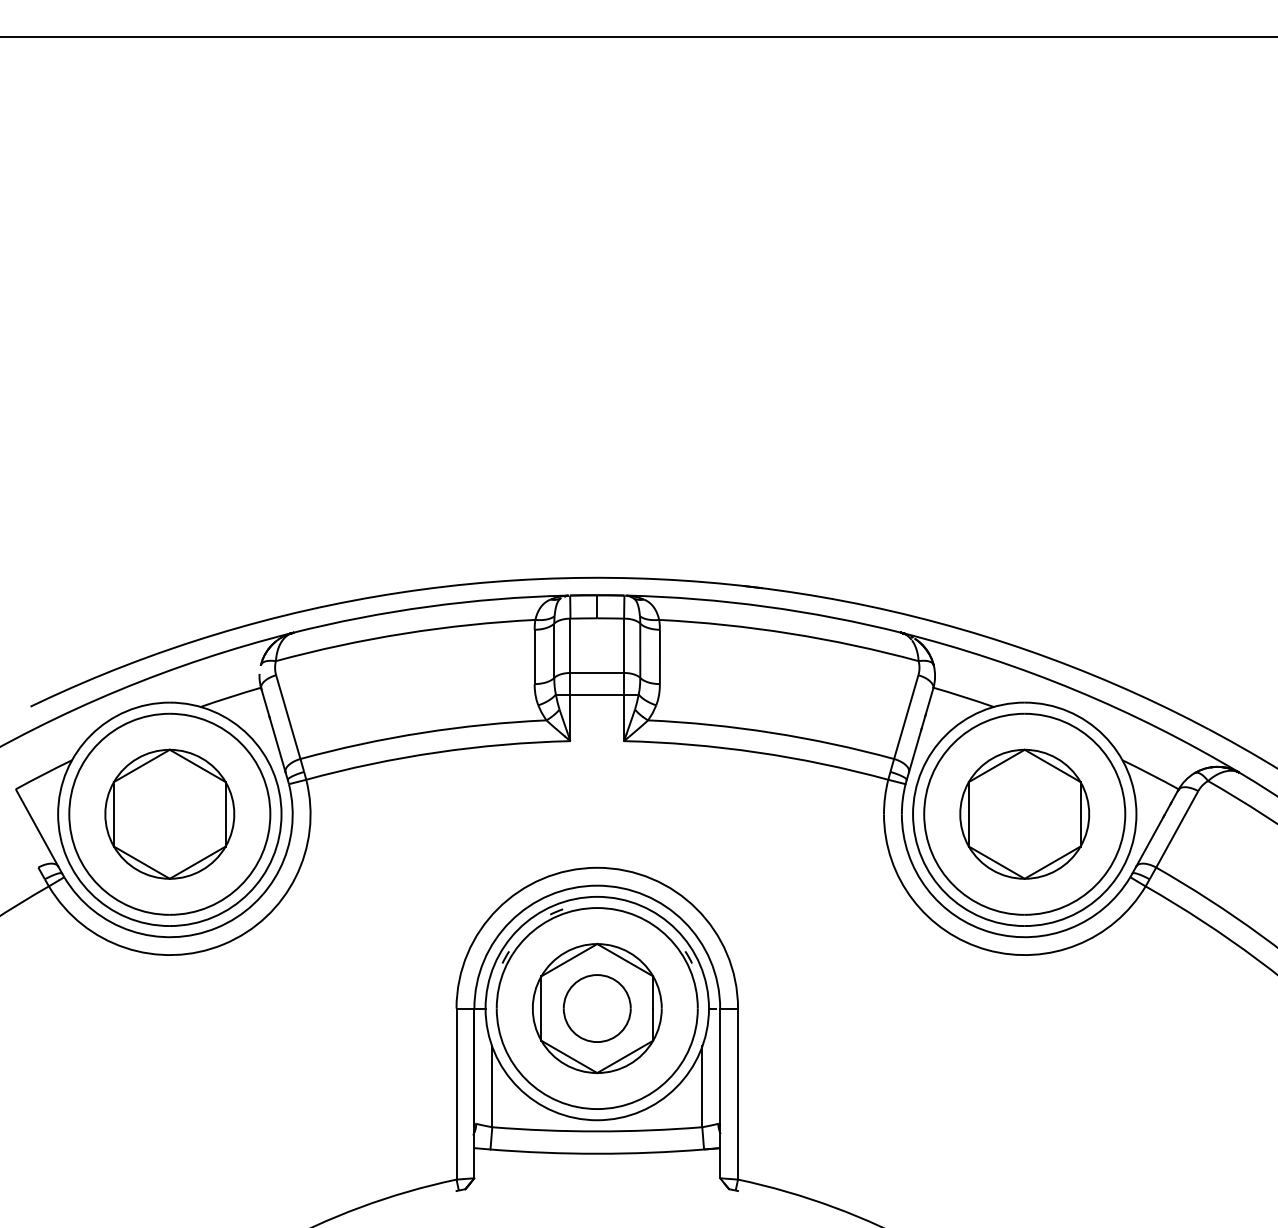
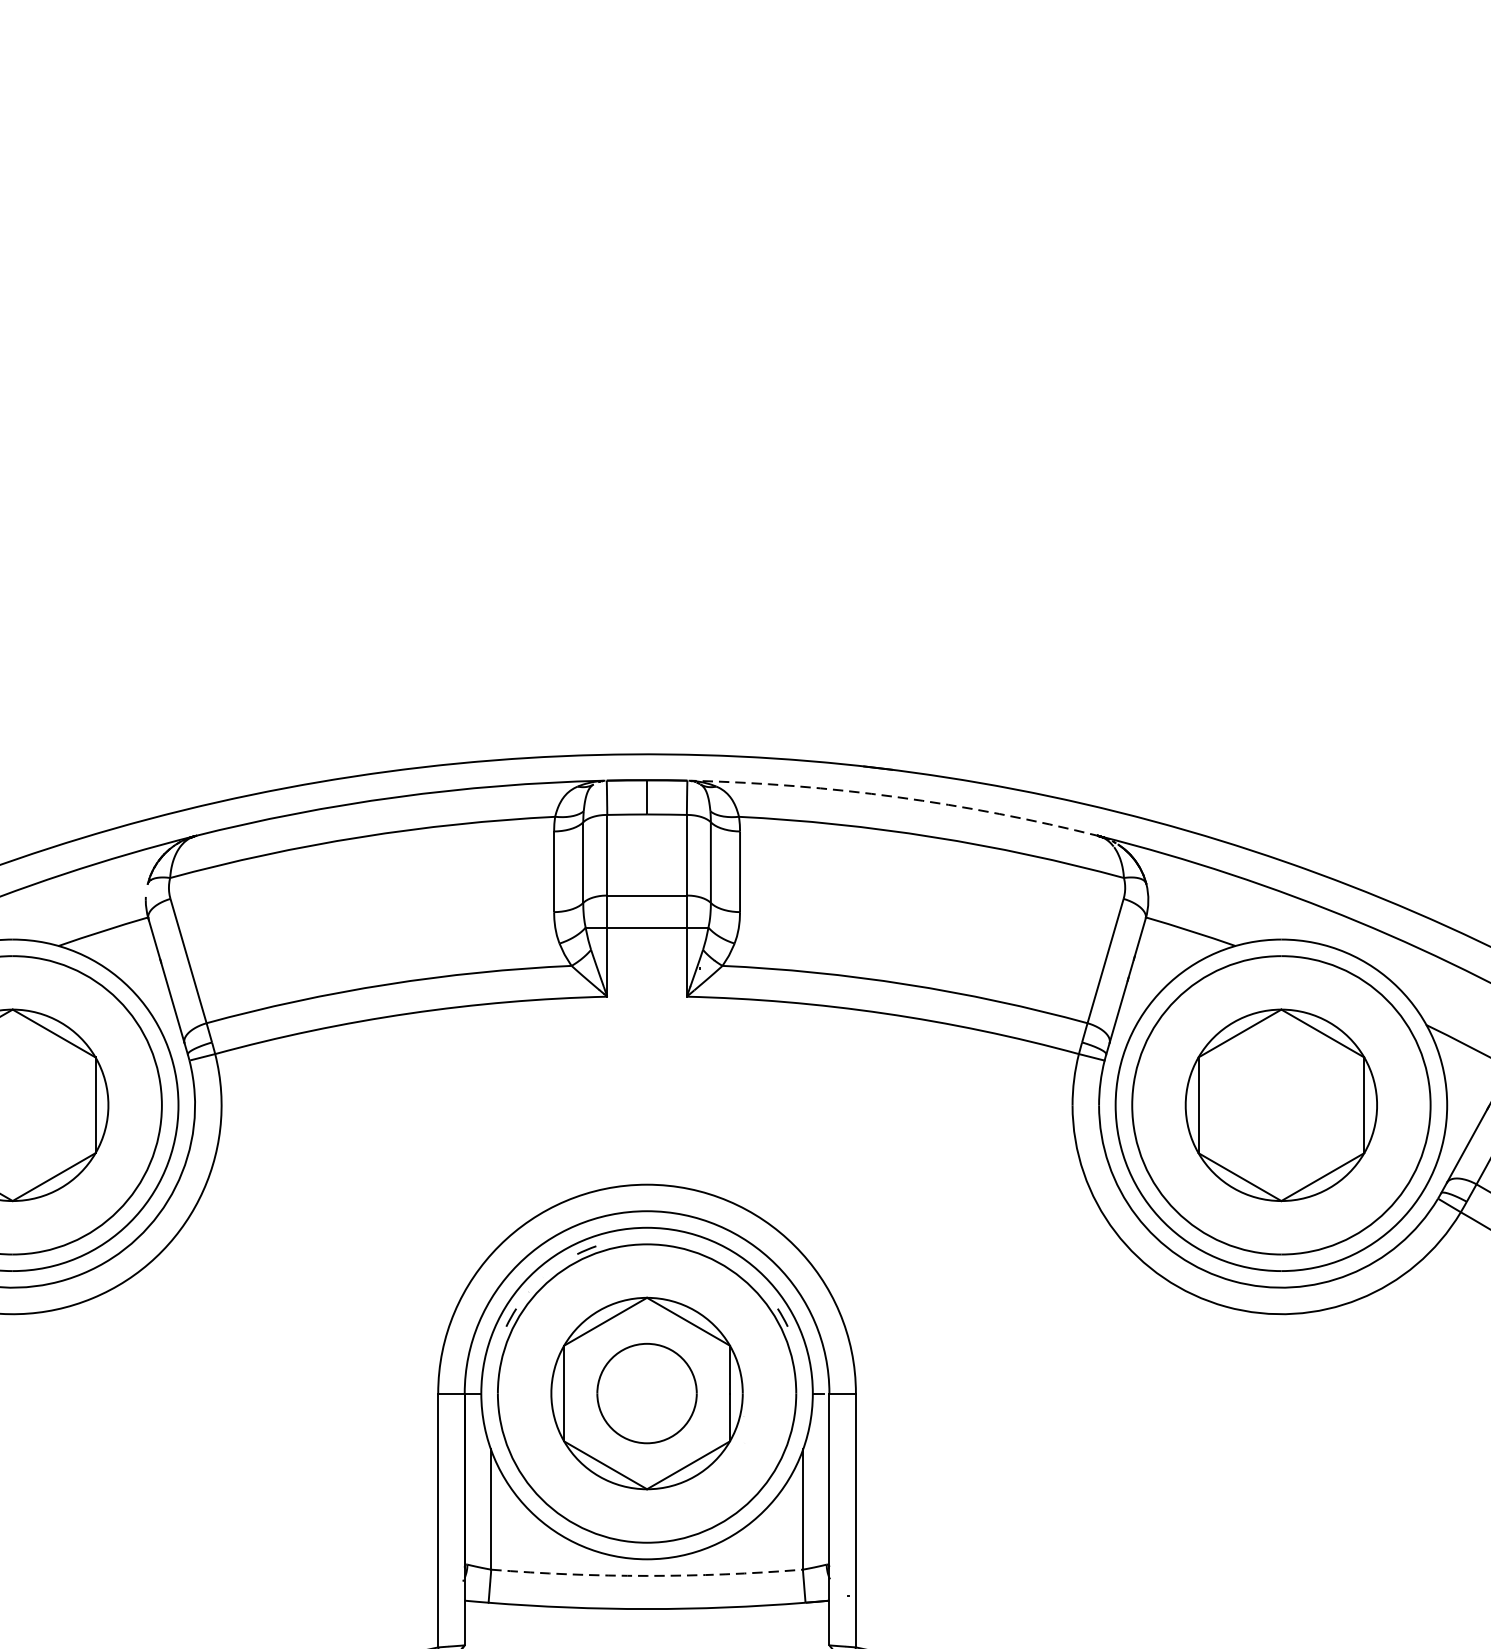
arc: (765, 606) -> (896, 796), solid -> dashed
arc: (597, 1131) -> (647, 1576), solid -> dashed

